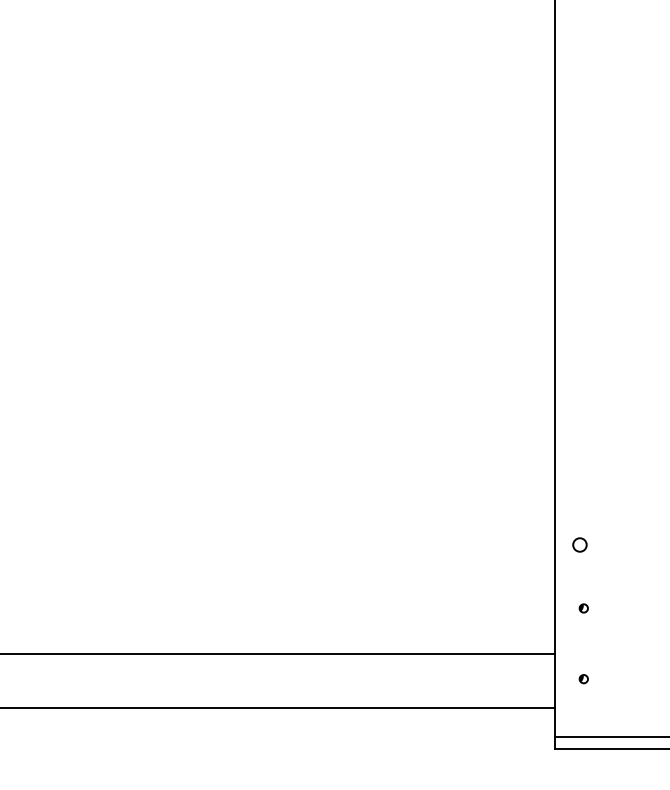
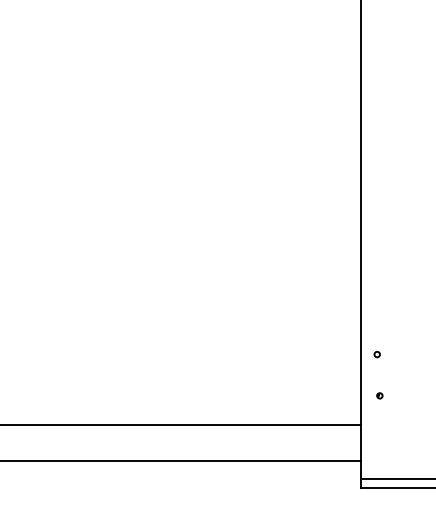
circle: (578, 544) -> (376, 354), size x0.62
part: (583, 678) -> (379, 441), removed

